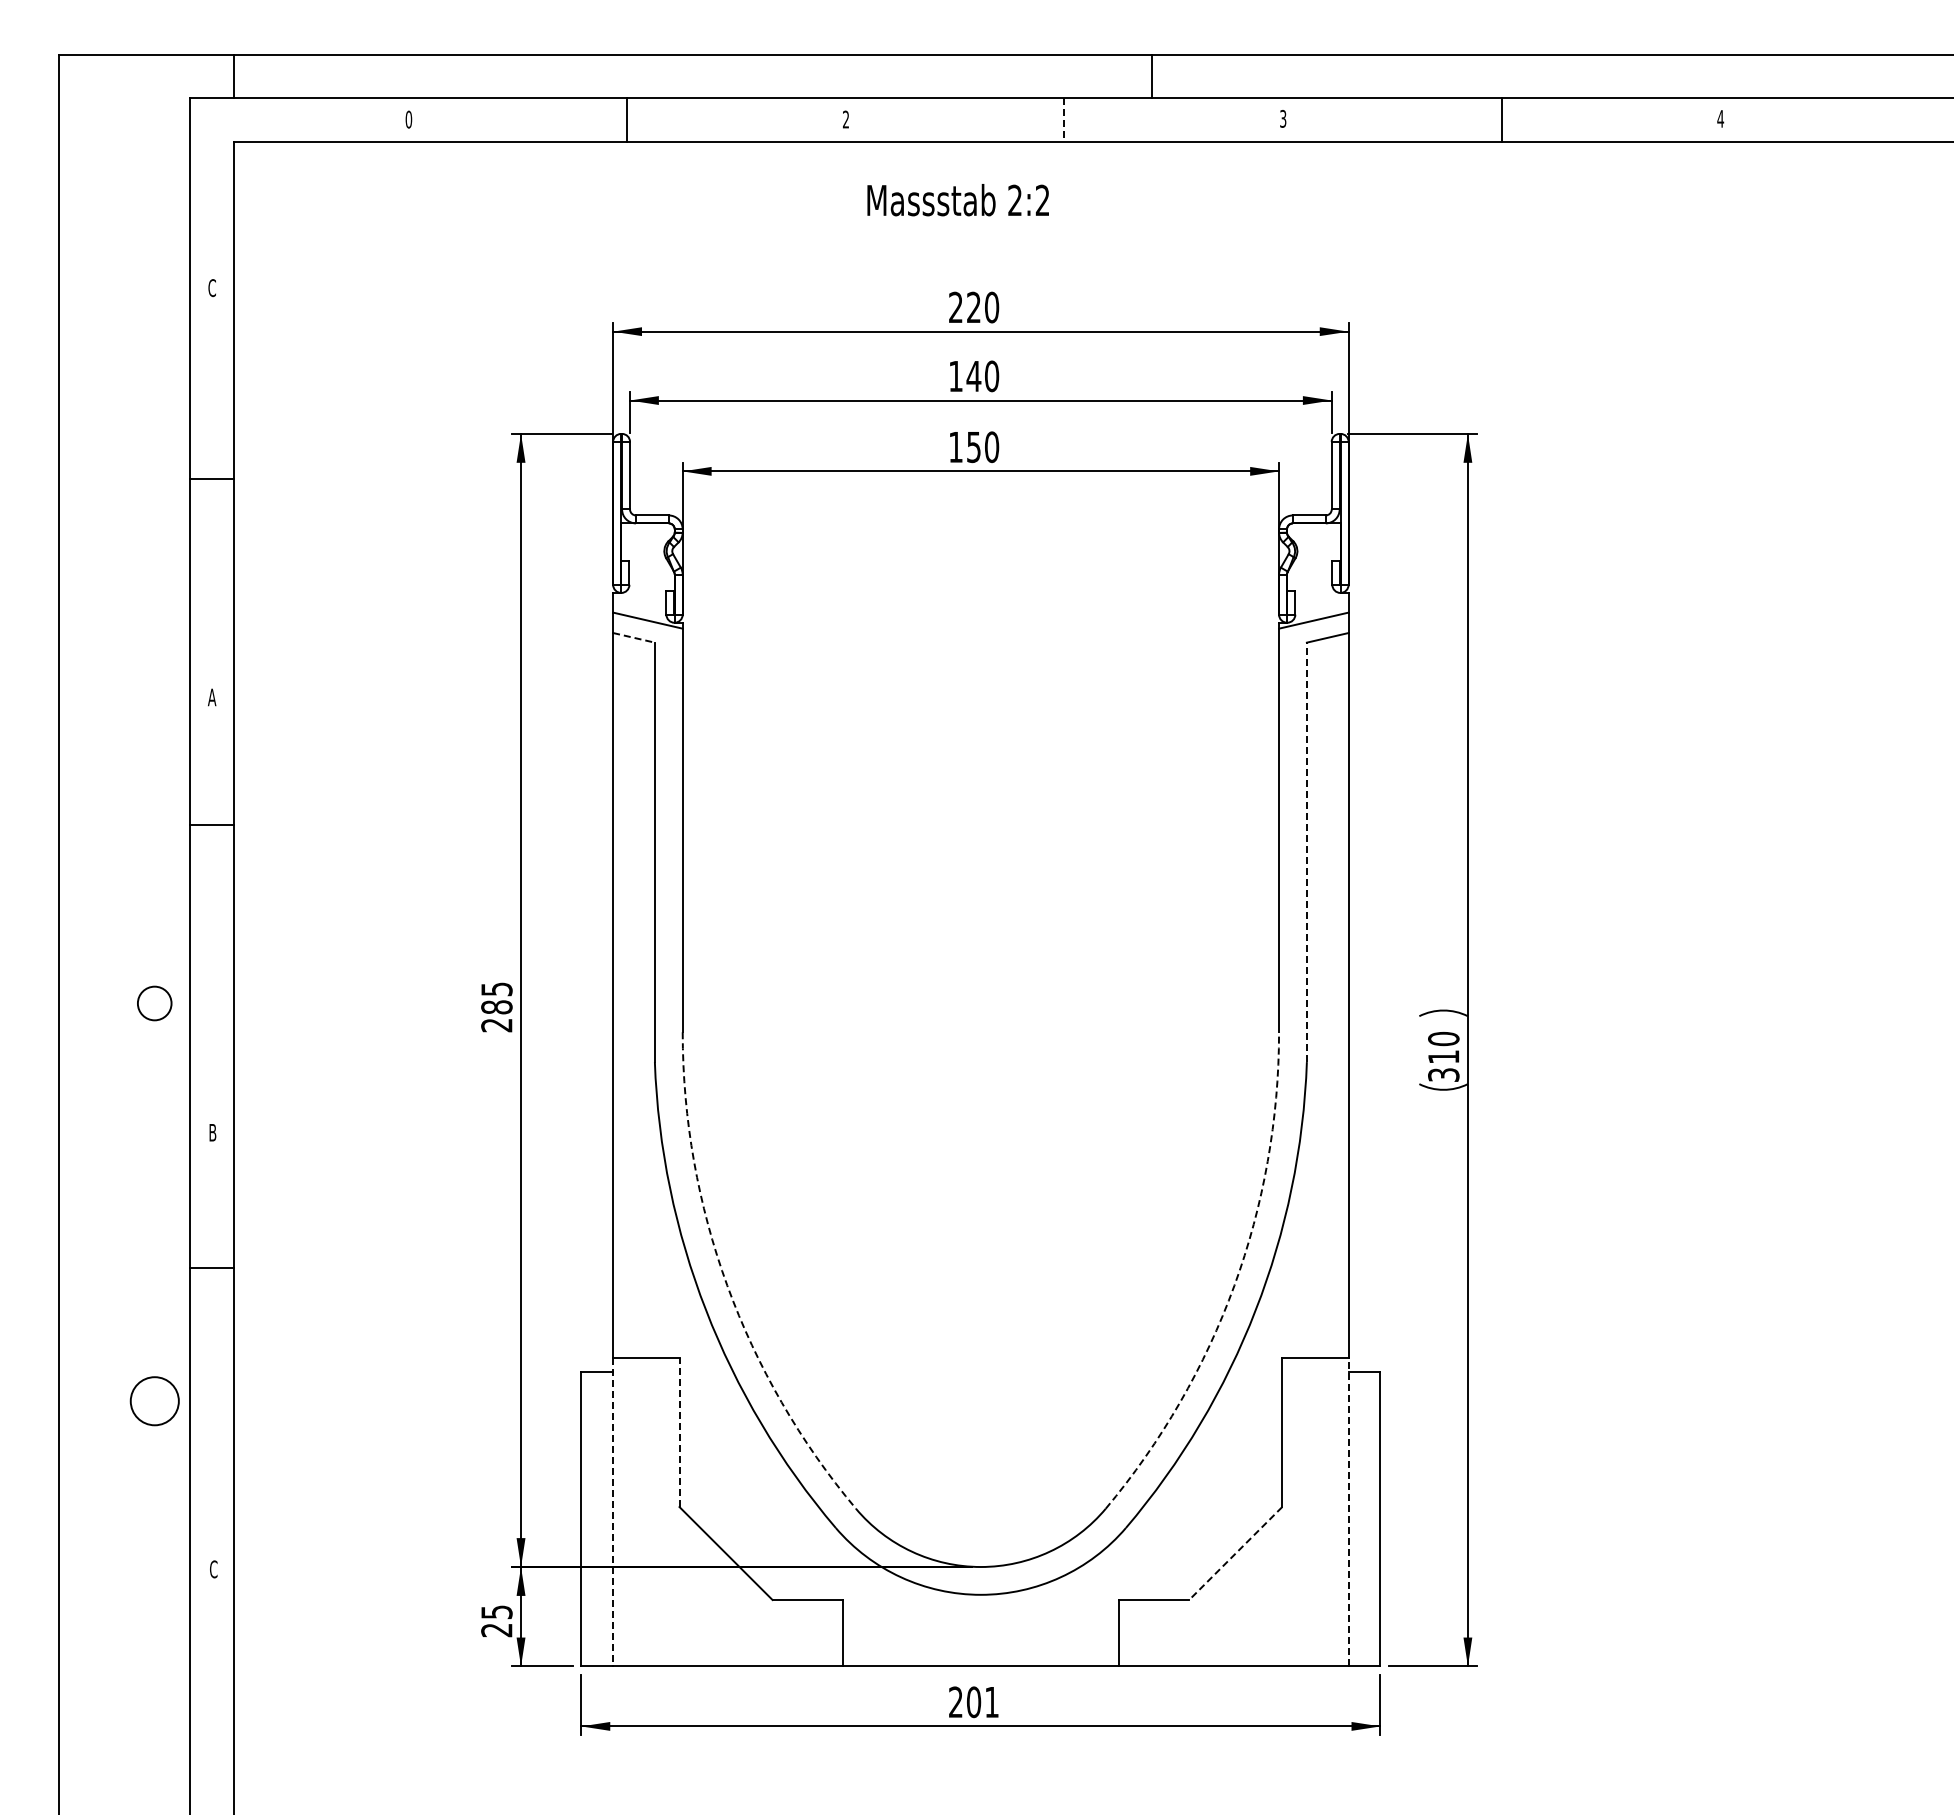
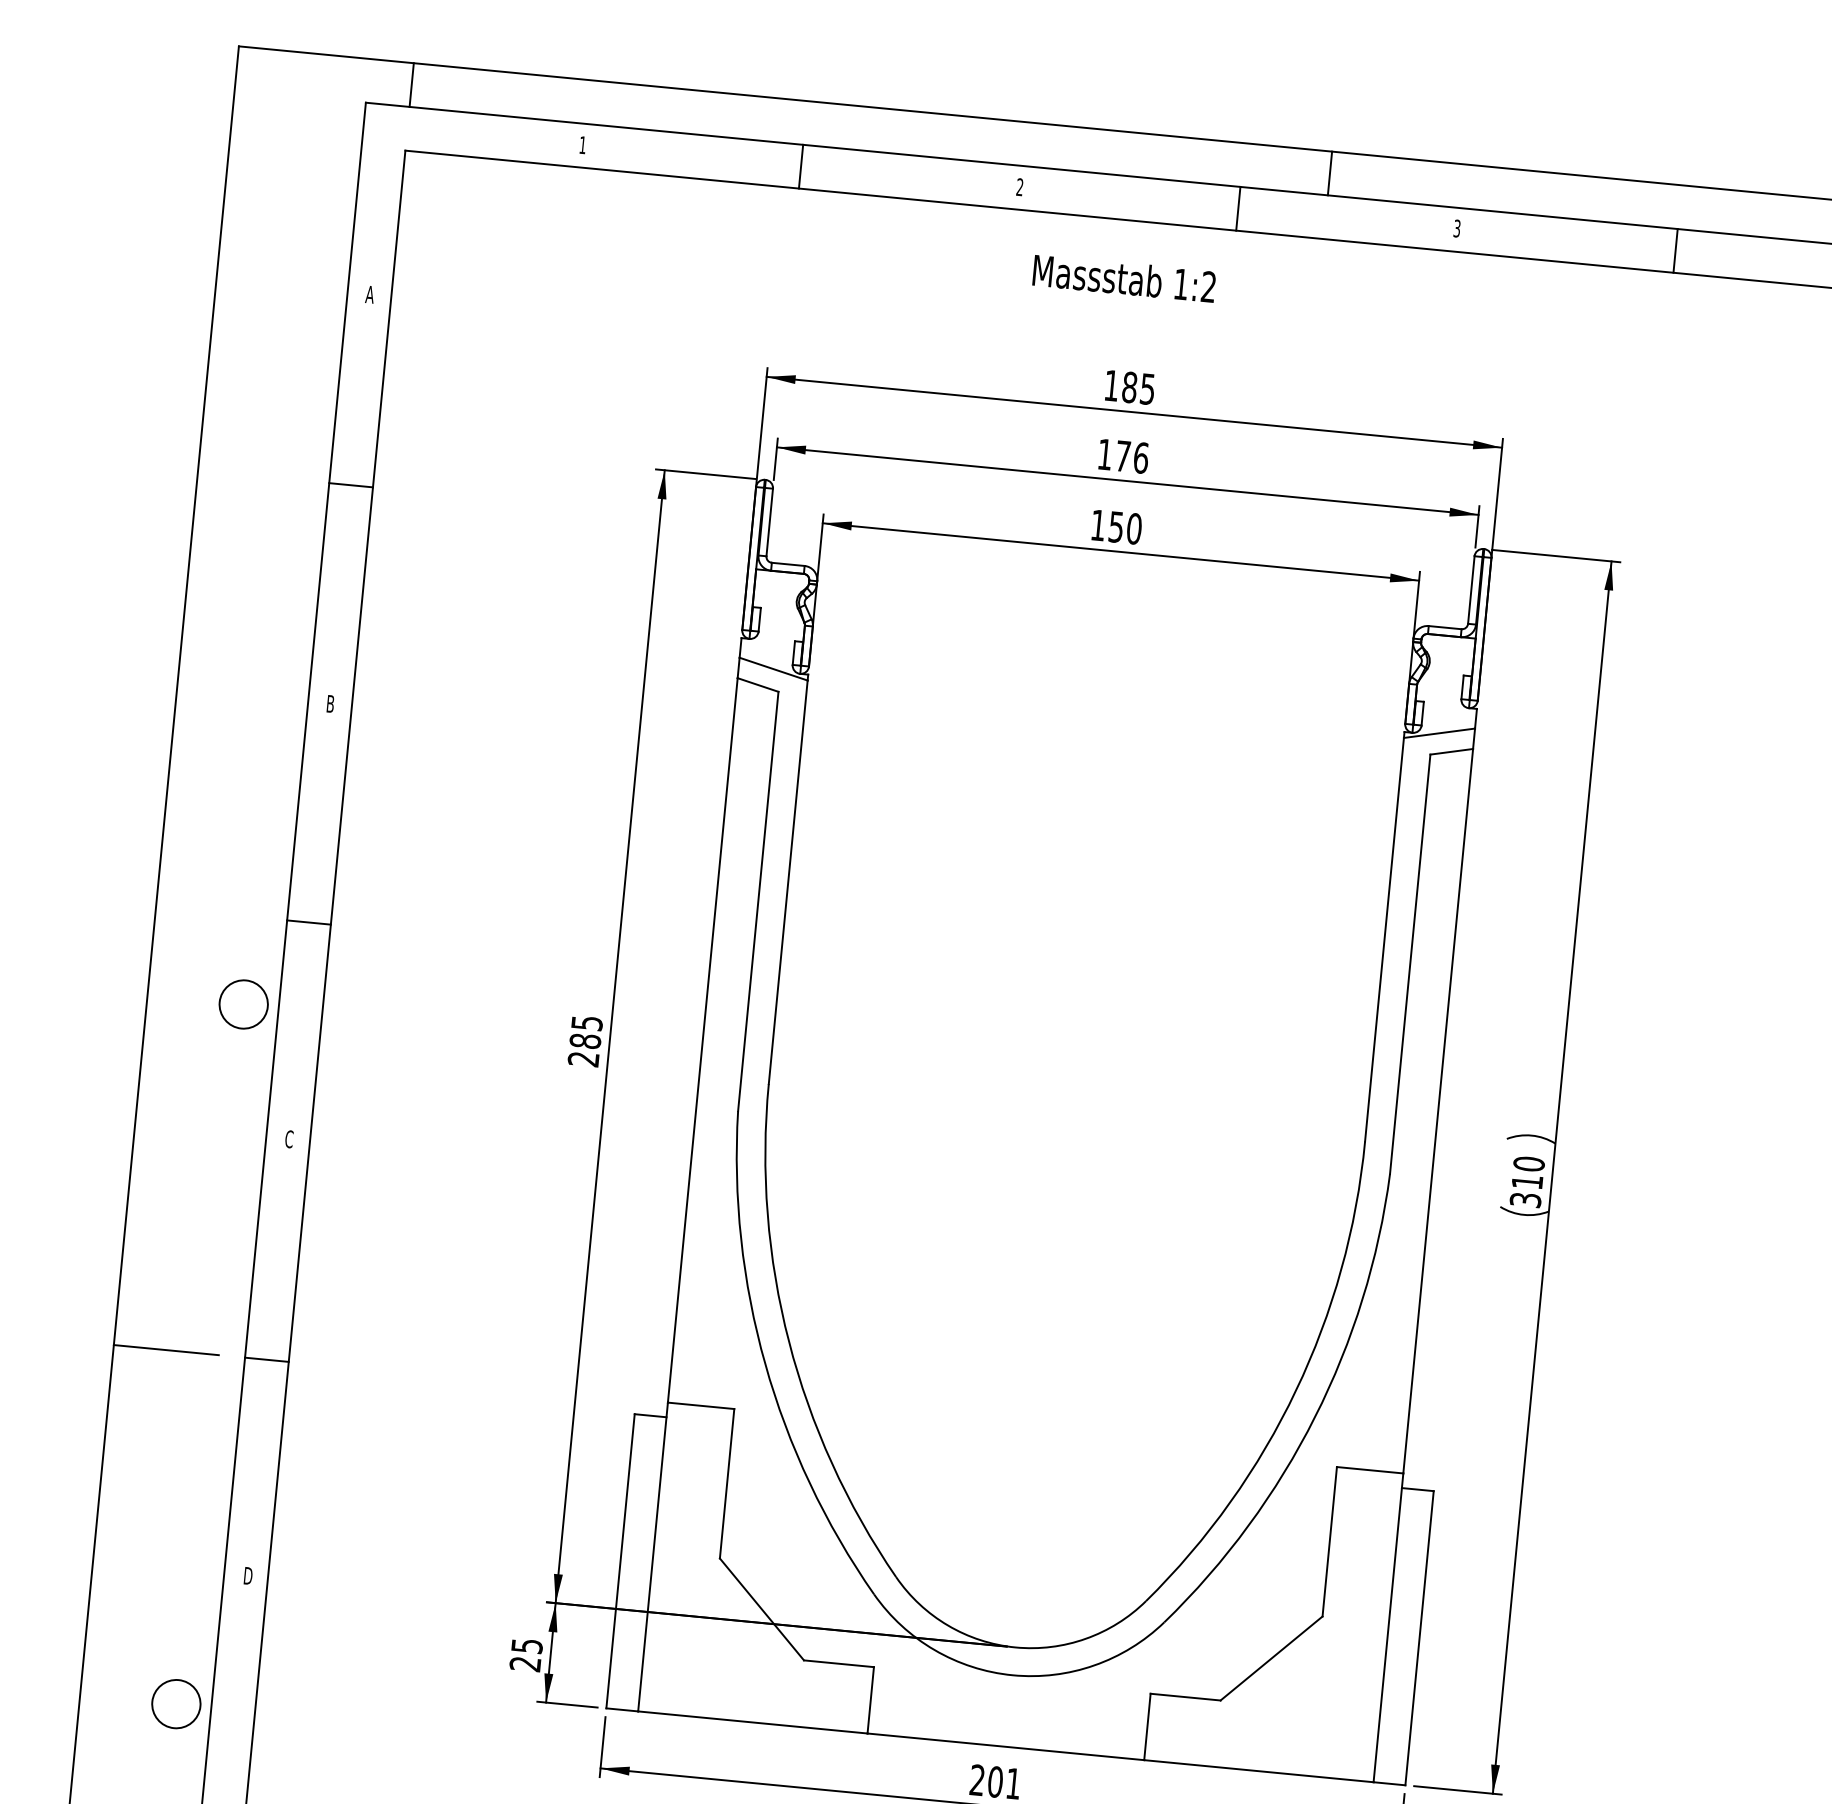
text: (408, 119) -> (582, 145), 0 -> 1
line: (1064, 120) -> (1238, 209), dashed -> solid
text: (1014, 199) -> (1180, 283), 2:2 -> 1:2
text: (212, 288) -> (370, 295), C -> A
text: (974, 307) -> (1130, 387), 220 -> 185
text: (982, 376) -> (1131, 457), 140 -> 176
line: (634, 637) -> (758, 684), dashed -> solid
text: (212, 697) -> (330, 704), A -> B
line: (211, 825) -> (308, 922), moved
line: (1306, 852) -> (1409, 964), dashed -> solid
circle: (154, 1003) -> (243, 1004), size x1.43
text: (212, 1132) -> (289, 1139), B -> C
line: (211, 1268) -> (266, 1359), moved
arc: (727, 1285) -> (789, 1341), dashed -> solid
arc: (1234, 1285) -> (1296, 1390), dashed -> solid
line: (110, 1353) -> (165, 1350), added
circle: (154, 1401) -> (176, 1704), moved
line: (679, 1432) -> (727, 1483), dashed -> solid
line: (1348, 1511) -> (1388, 1627), dashed -> solid
line: (613, 1512) -> (653, 1557), dashed -> solid
line: (1235, 1553) -> (1271, 1658), dashed -> solid
text: (213, 1569) -> (247, 1576), C -> D

